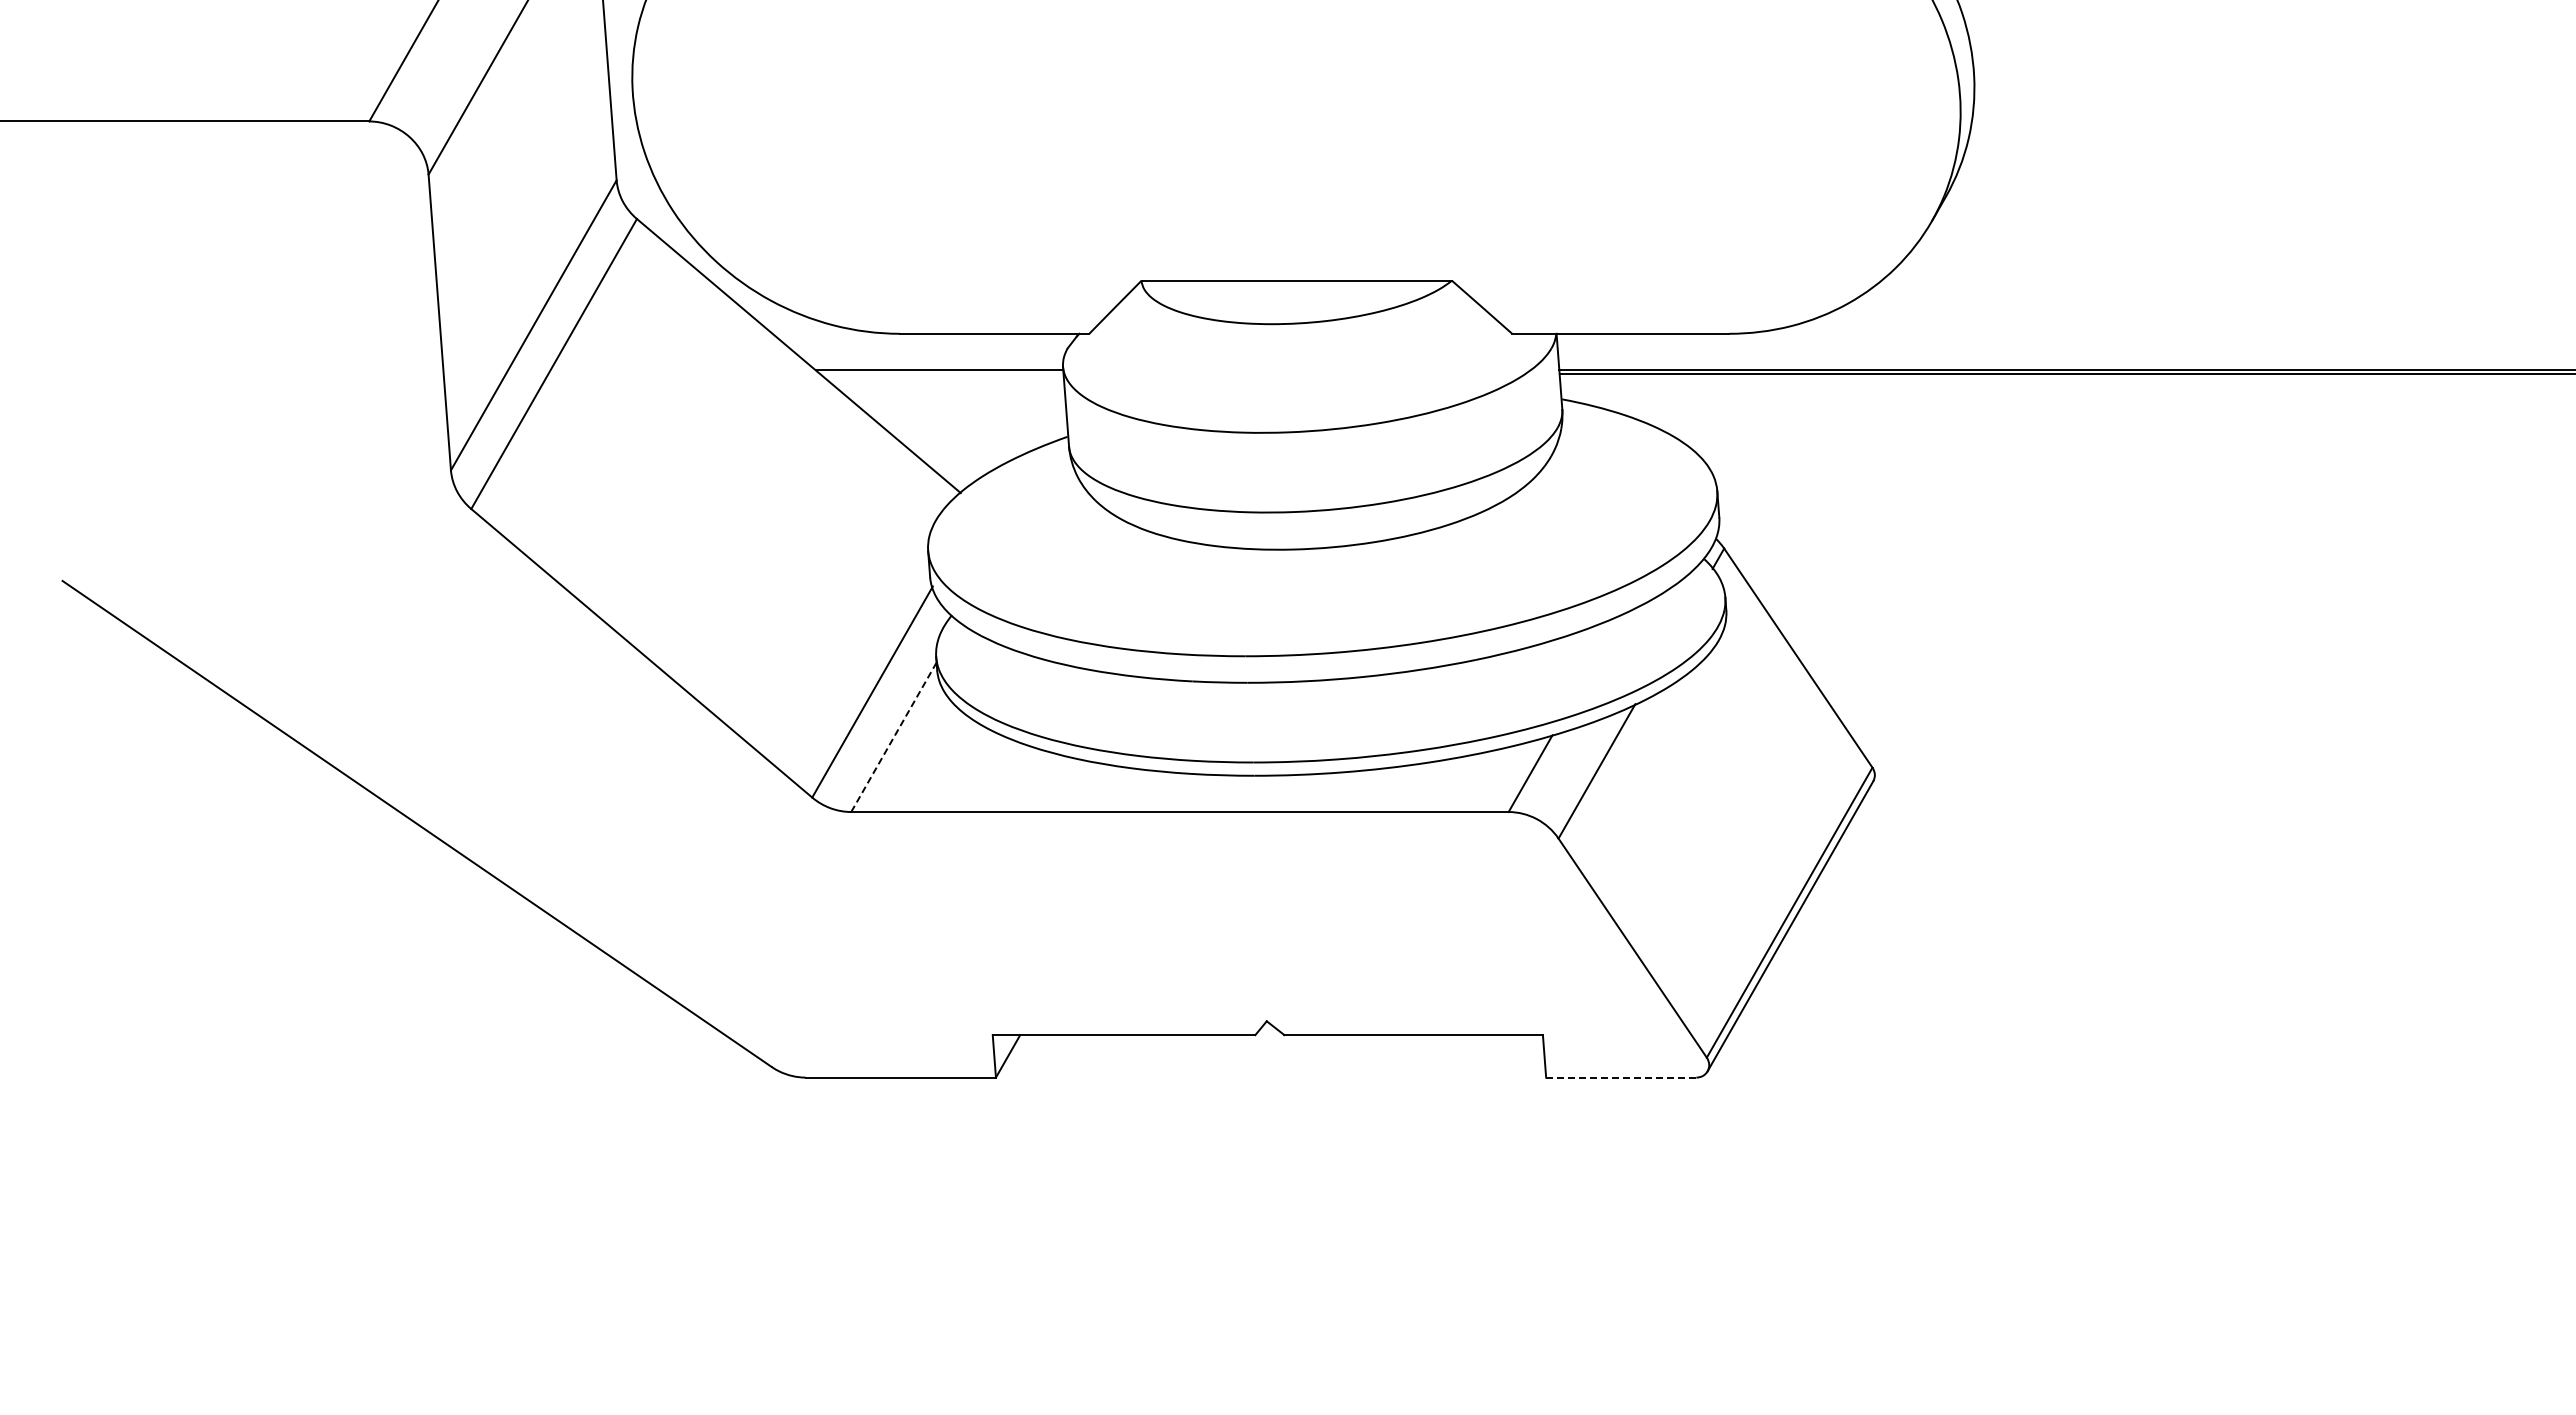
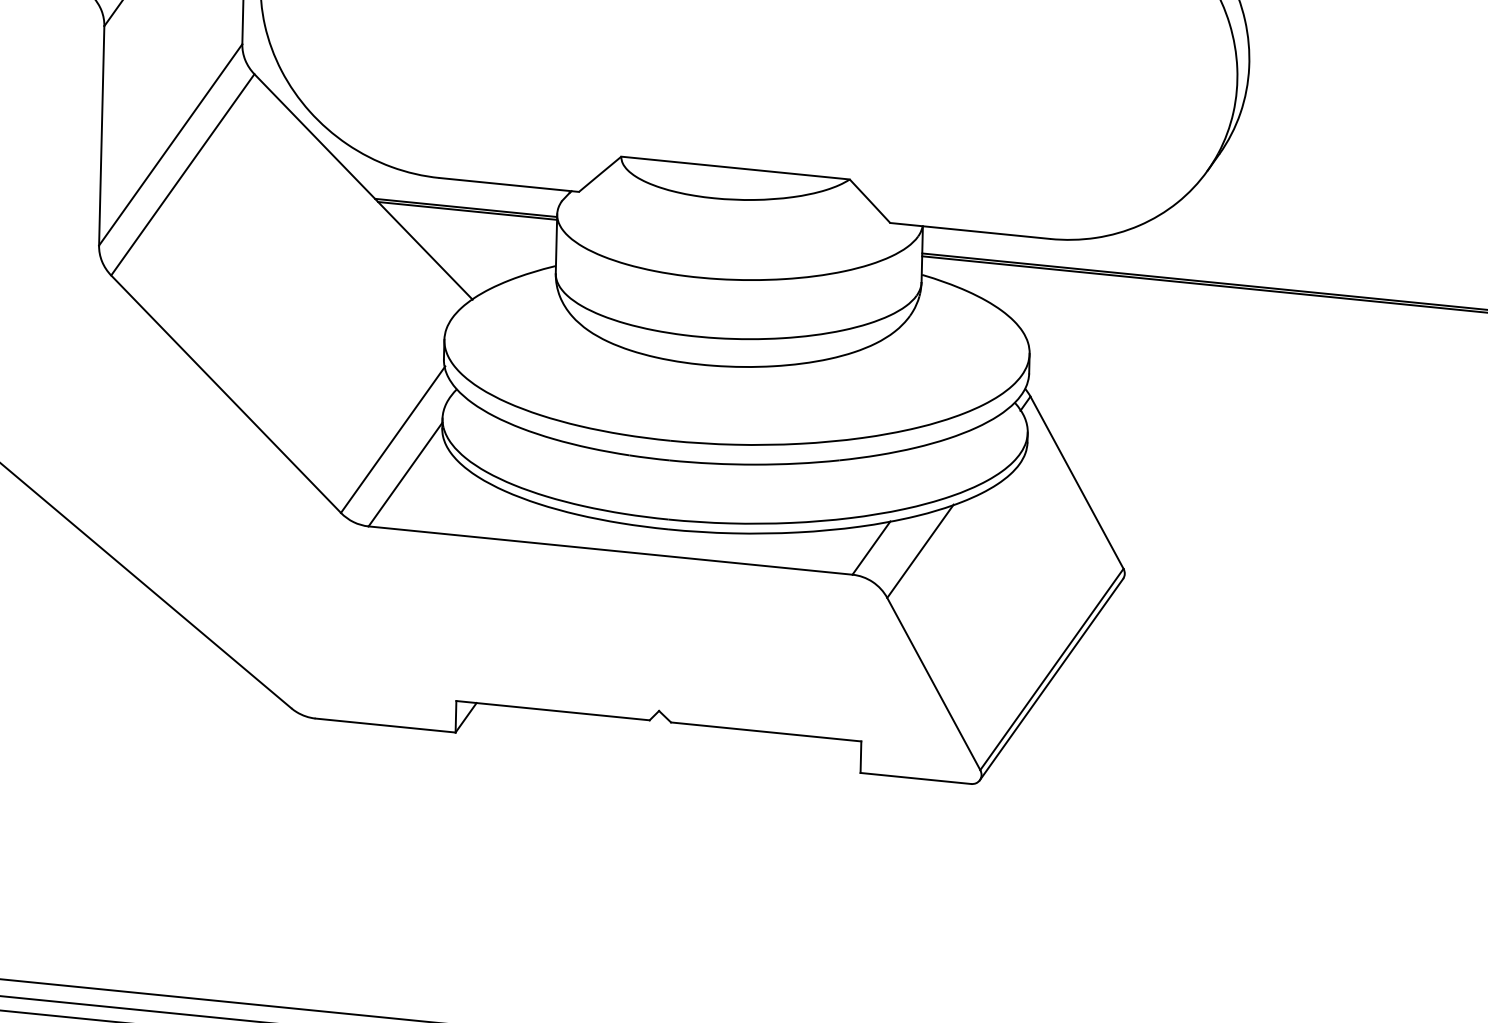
line: (941, 374) -> (467, 211), added
line: (893, 737) -> (405, 474), dashed -> solid
line: (1621, 1077) -> (916, 778), dashed -> solid

